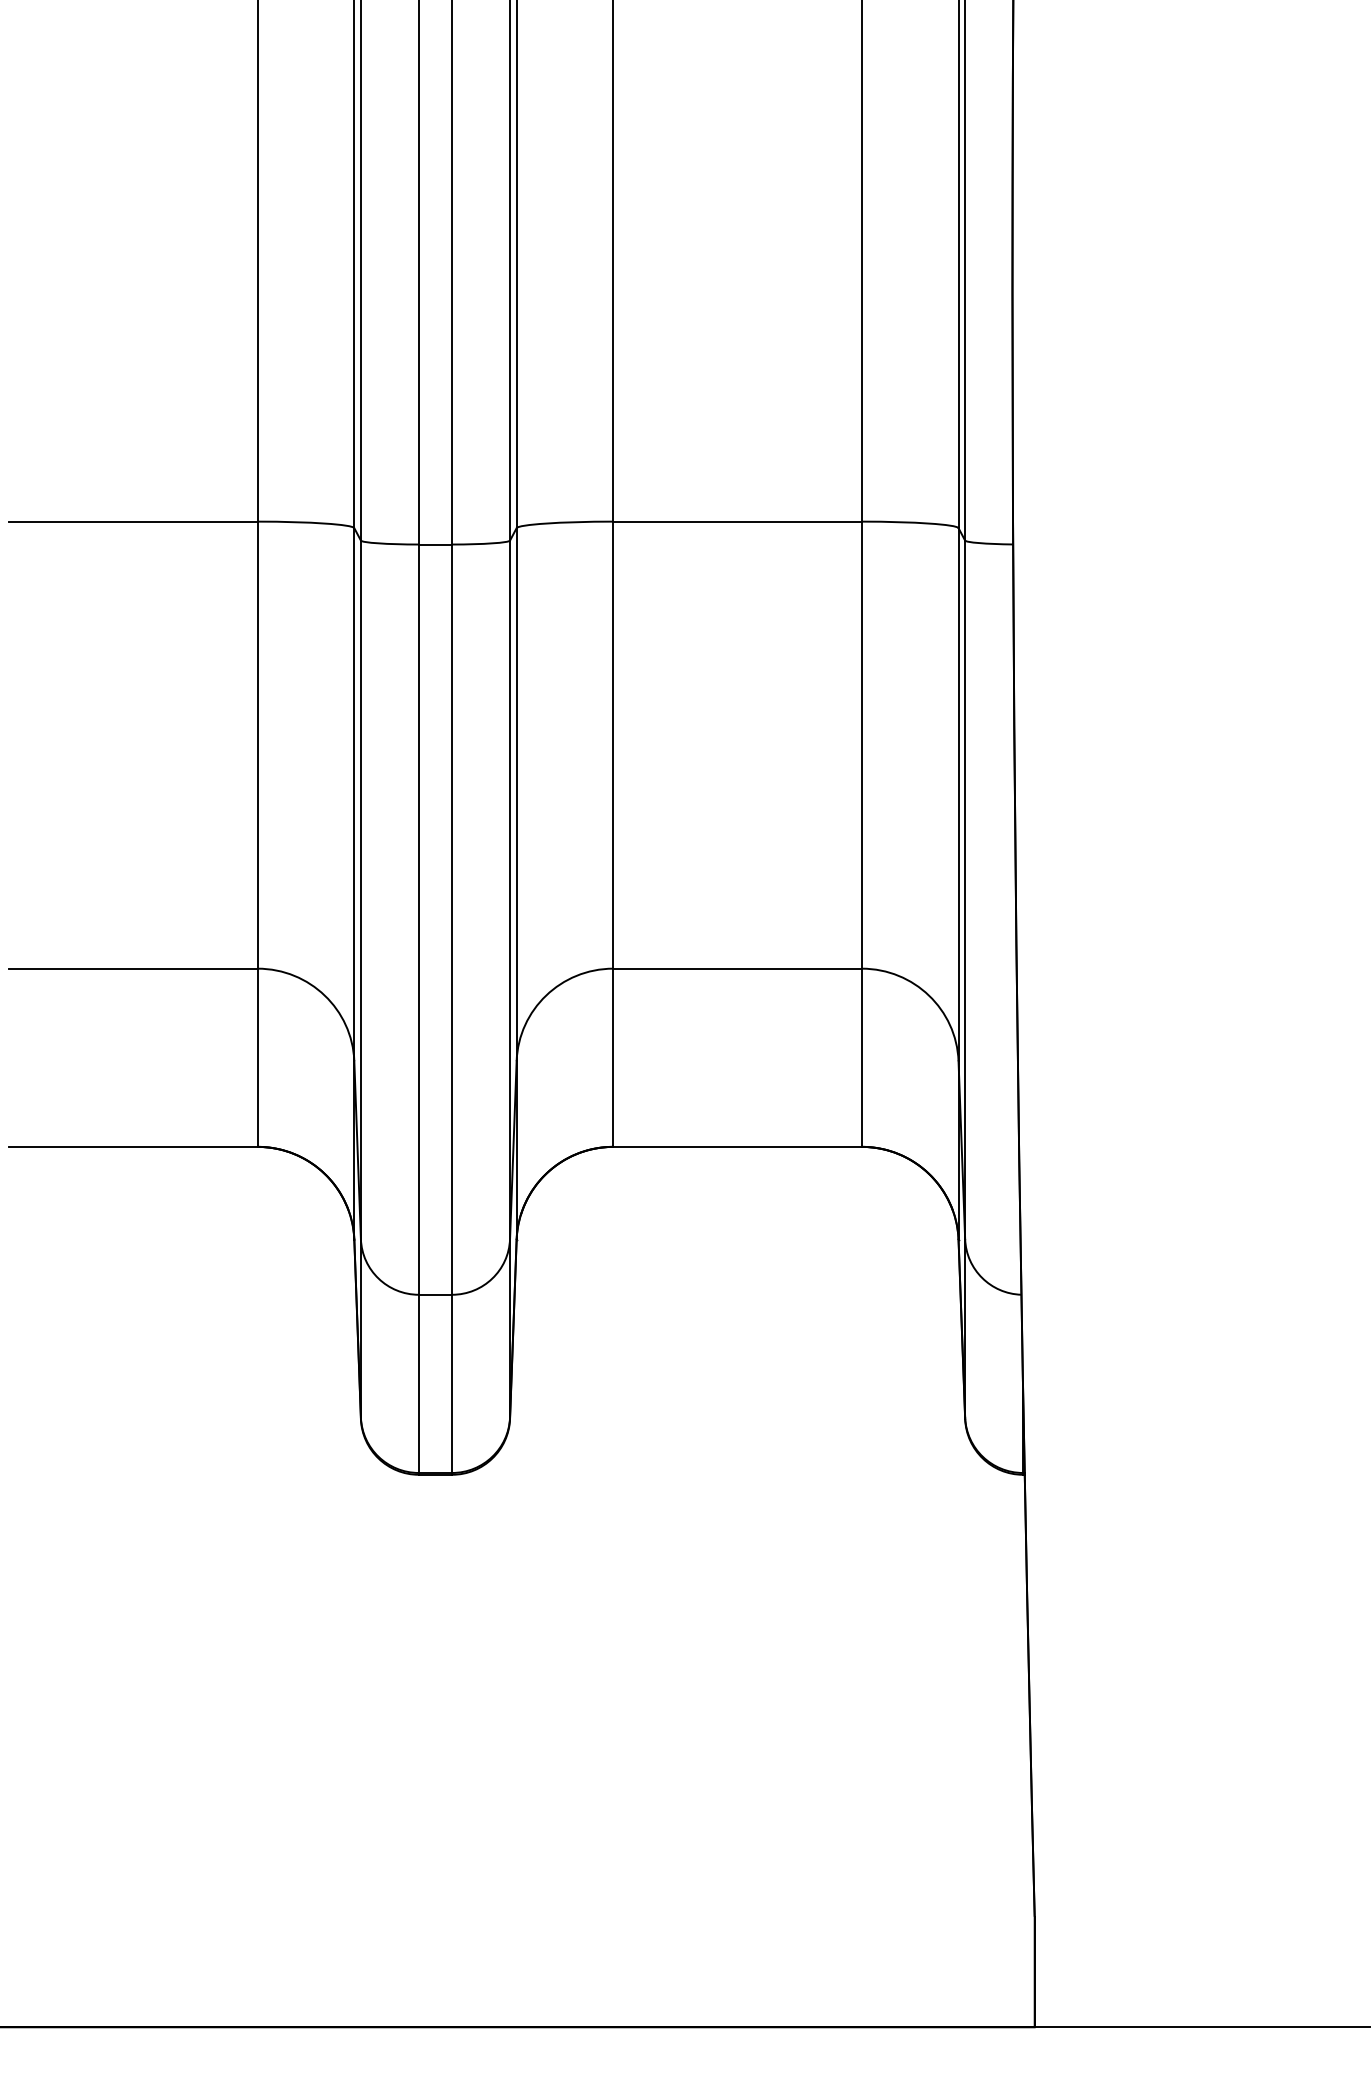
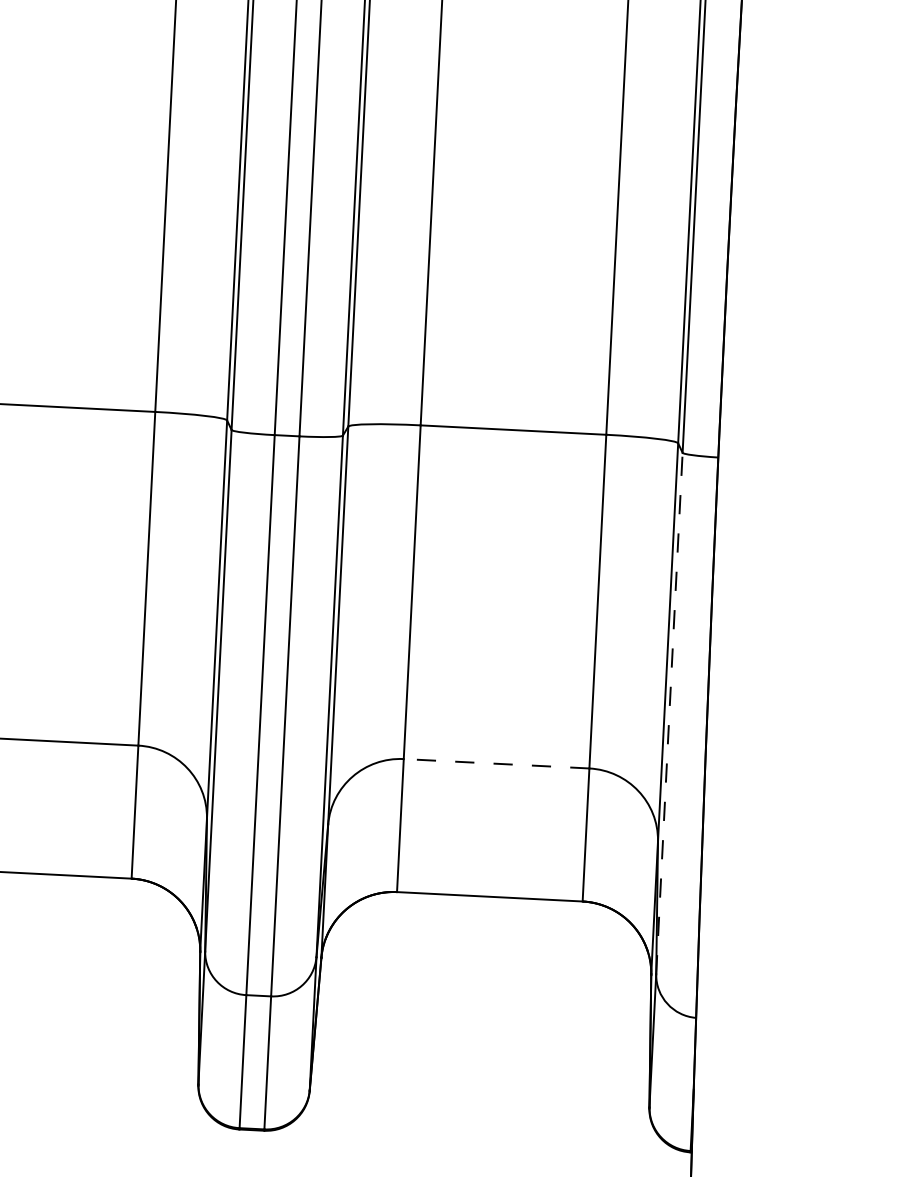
line: (965, 889) -> (669, 713), solid -> dashed
line: (737, 968) -> (496, 763), solid -> dashed

